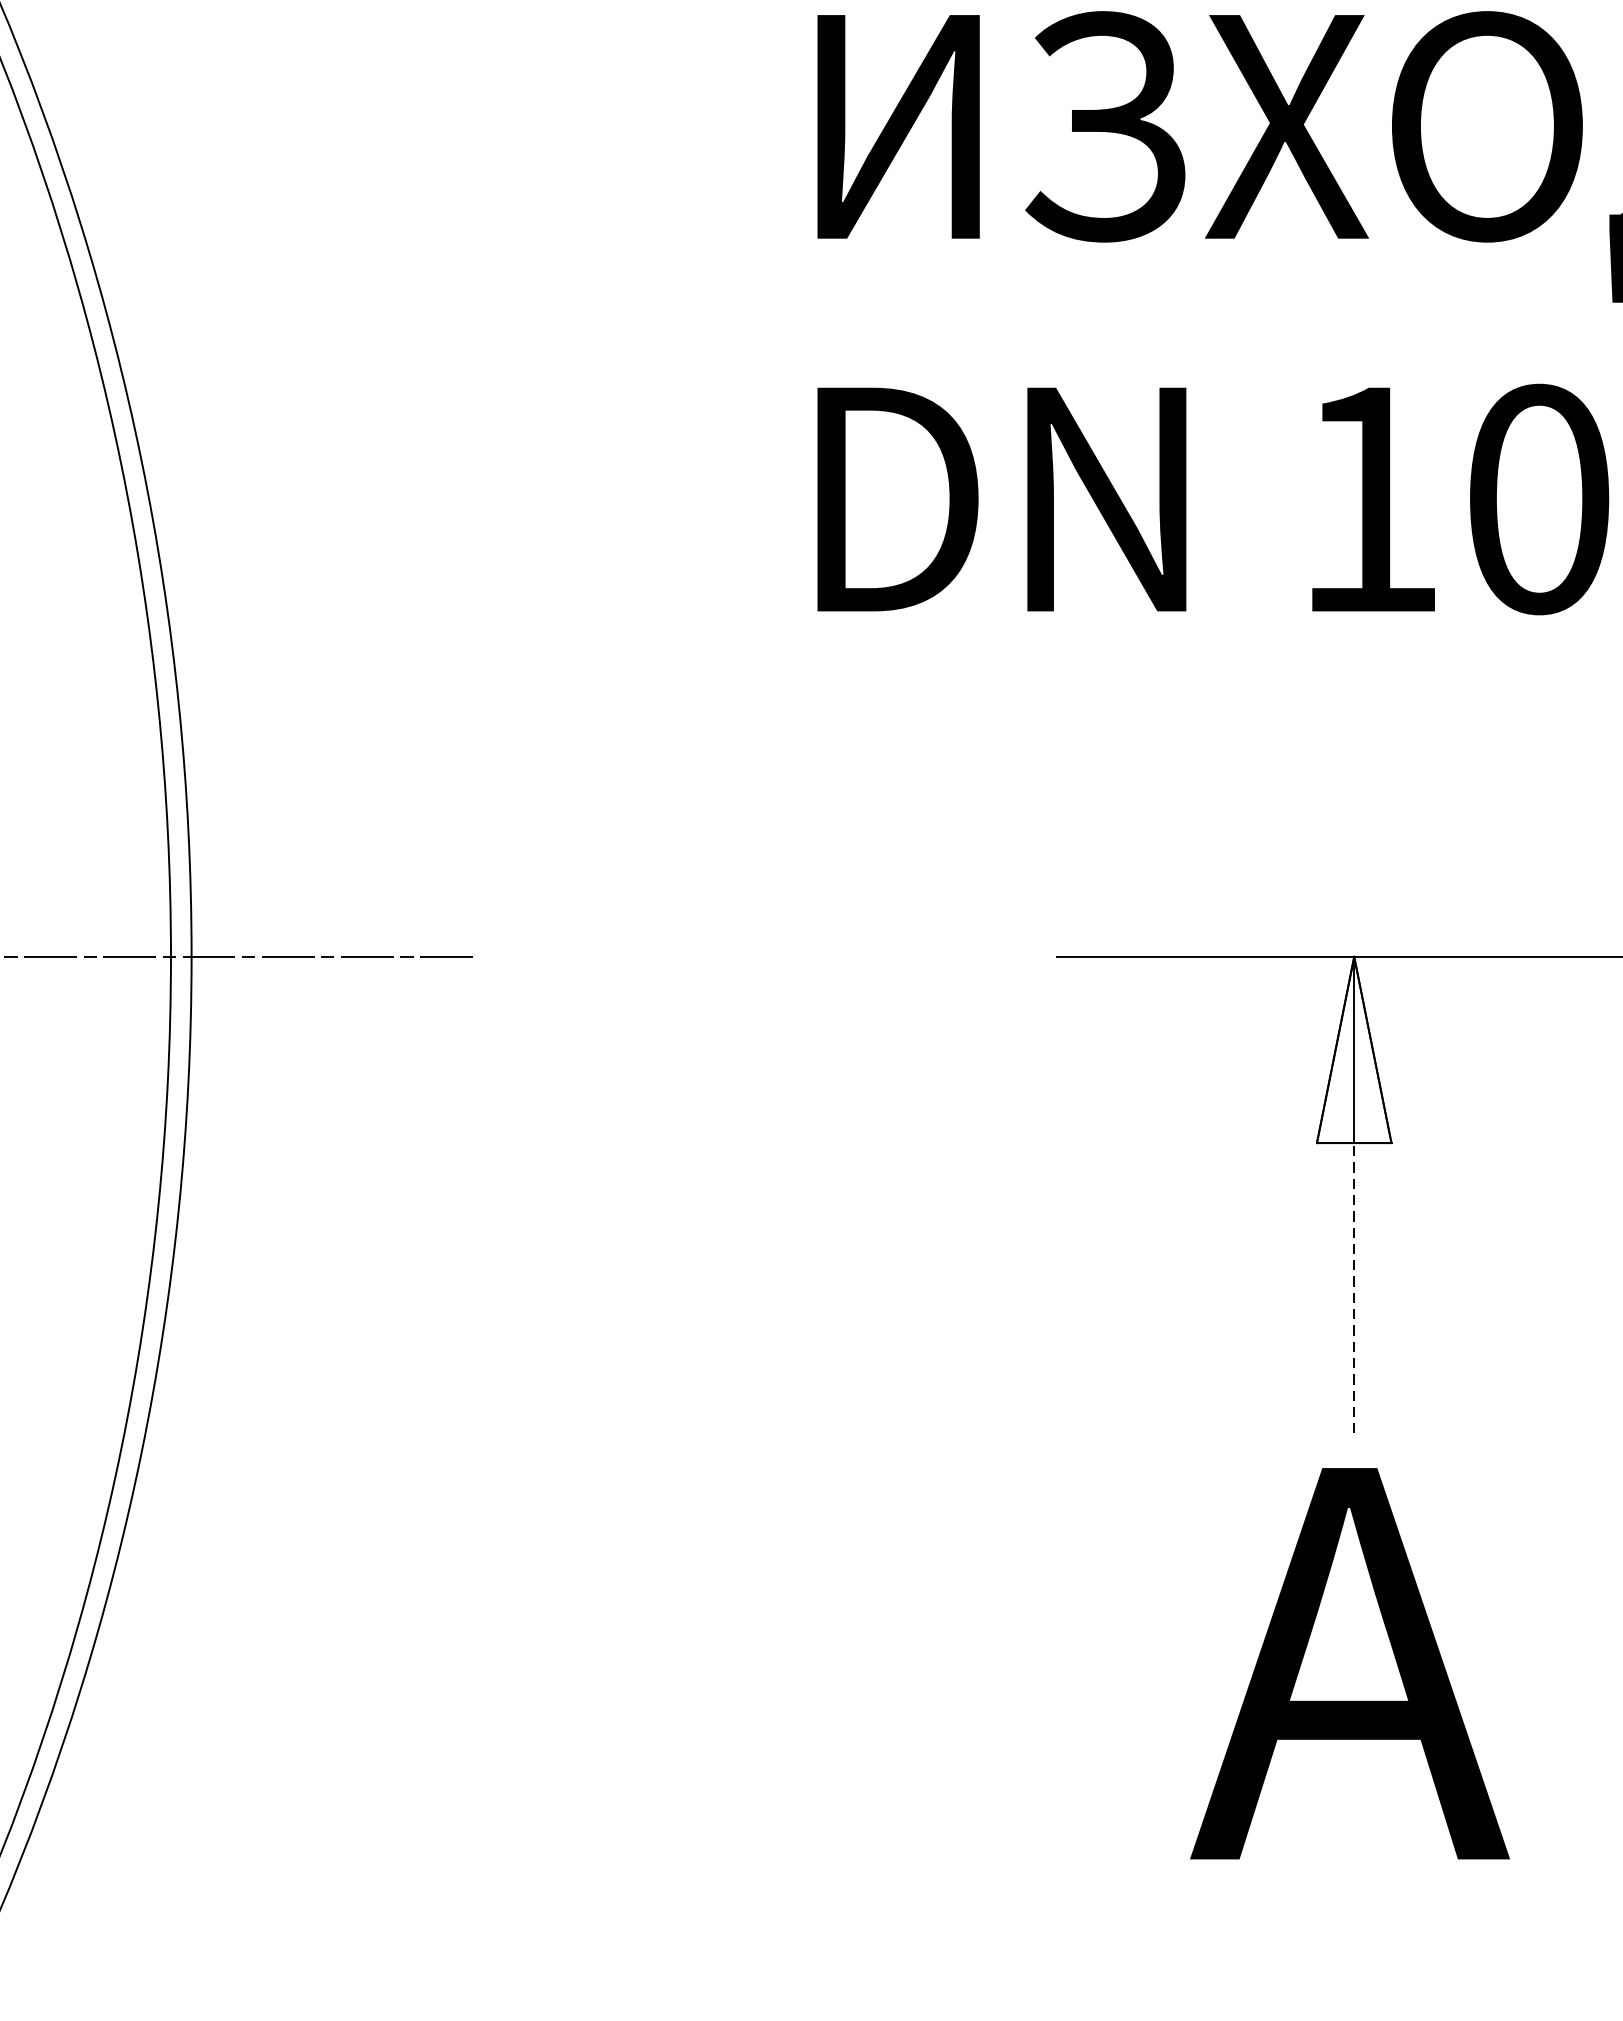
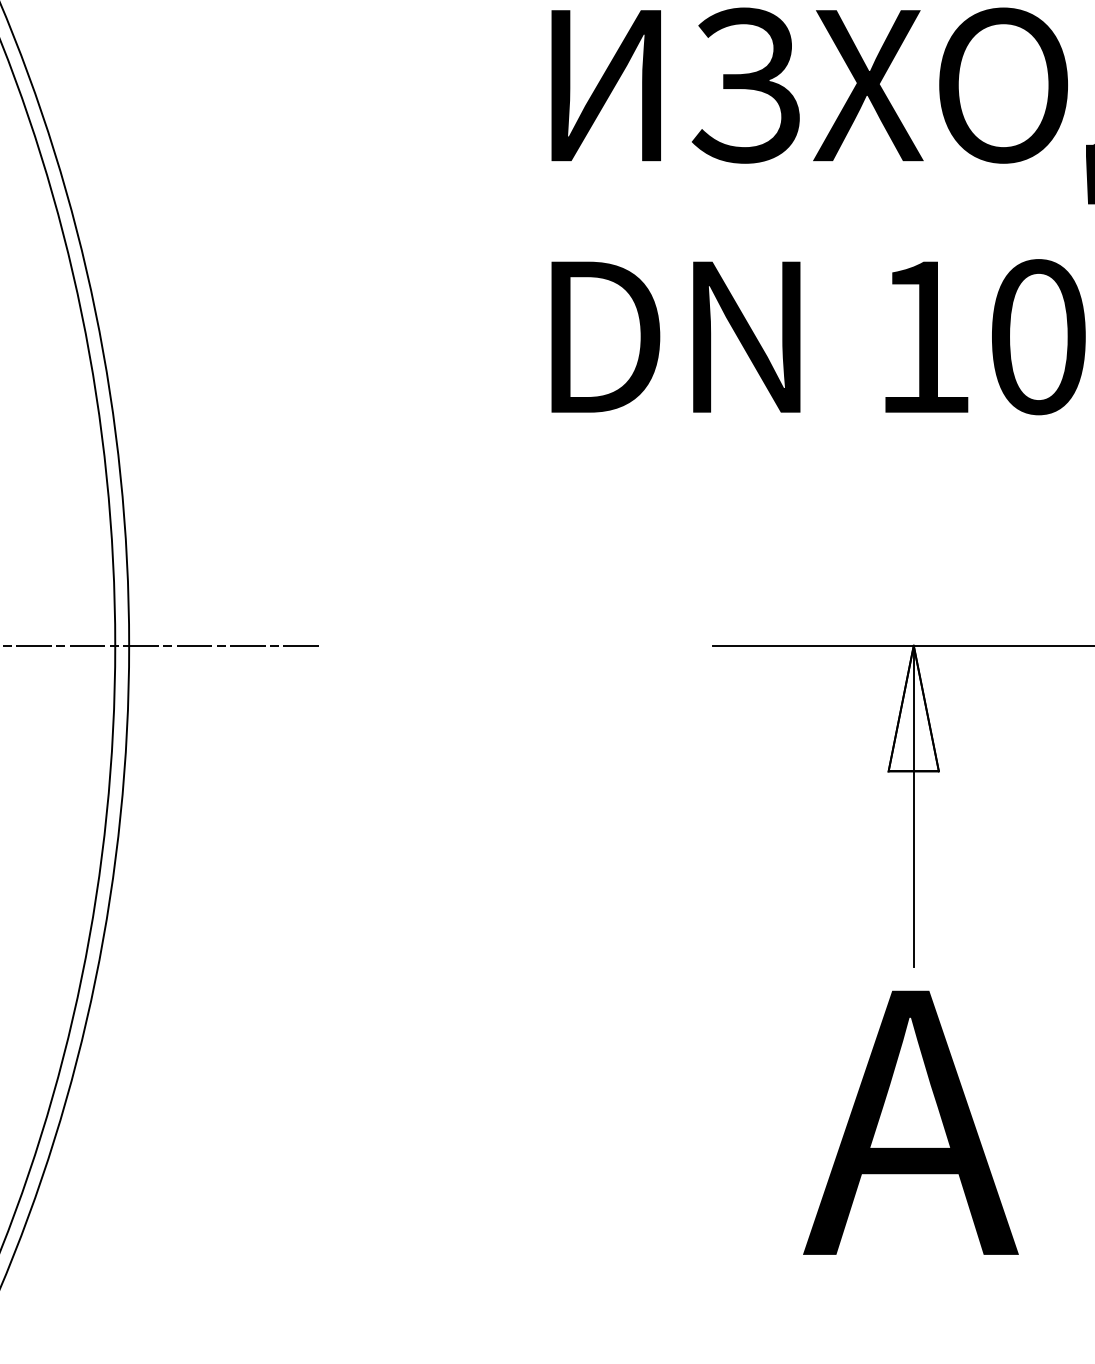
line: (1353, 1288) -> (913, 869), dashed -> solid

